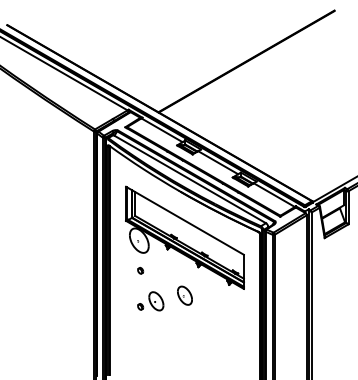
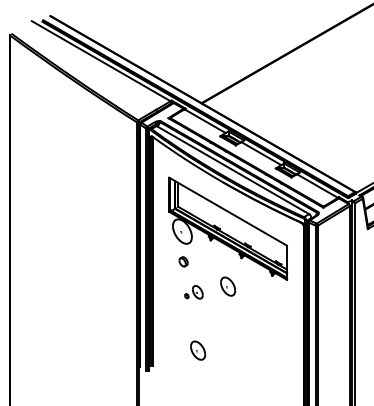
part: (140, 270) -> (183, 261), size x1.6
part: (150, 301) -> (193, 292), size x0.7
part: (155, 359) -> (198, 350), added

